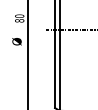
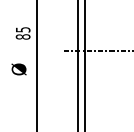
text: (19, 15) -> (22, 28), 80 -> 85

